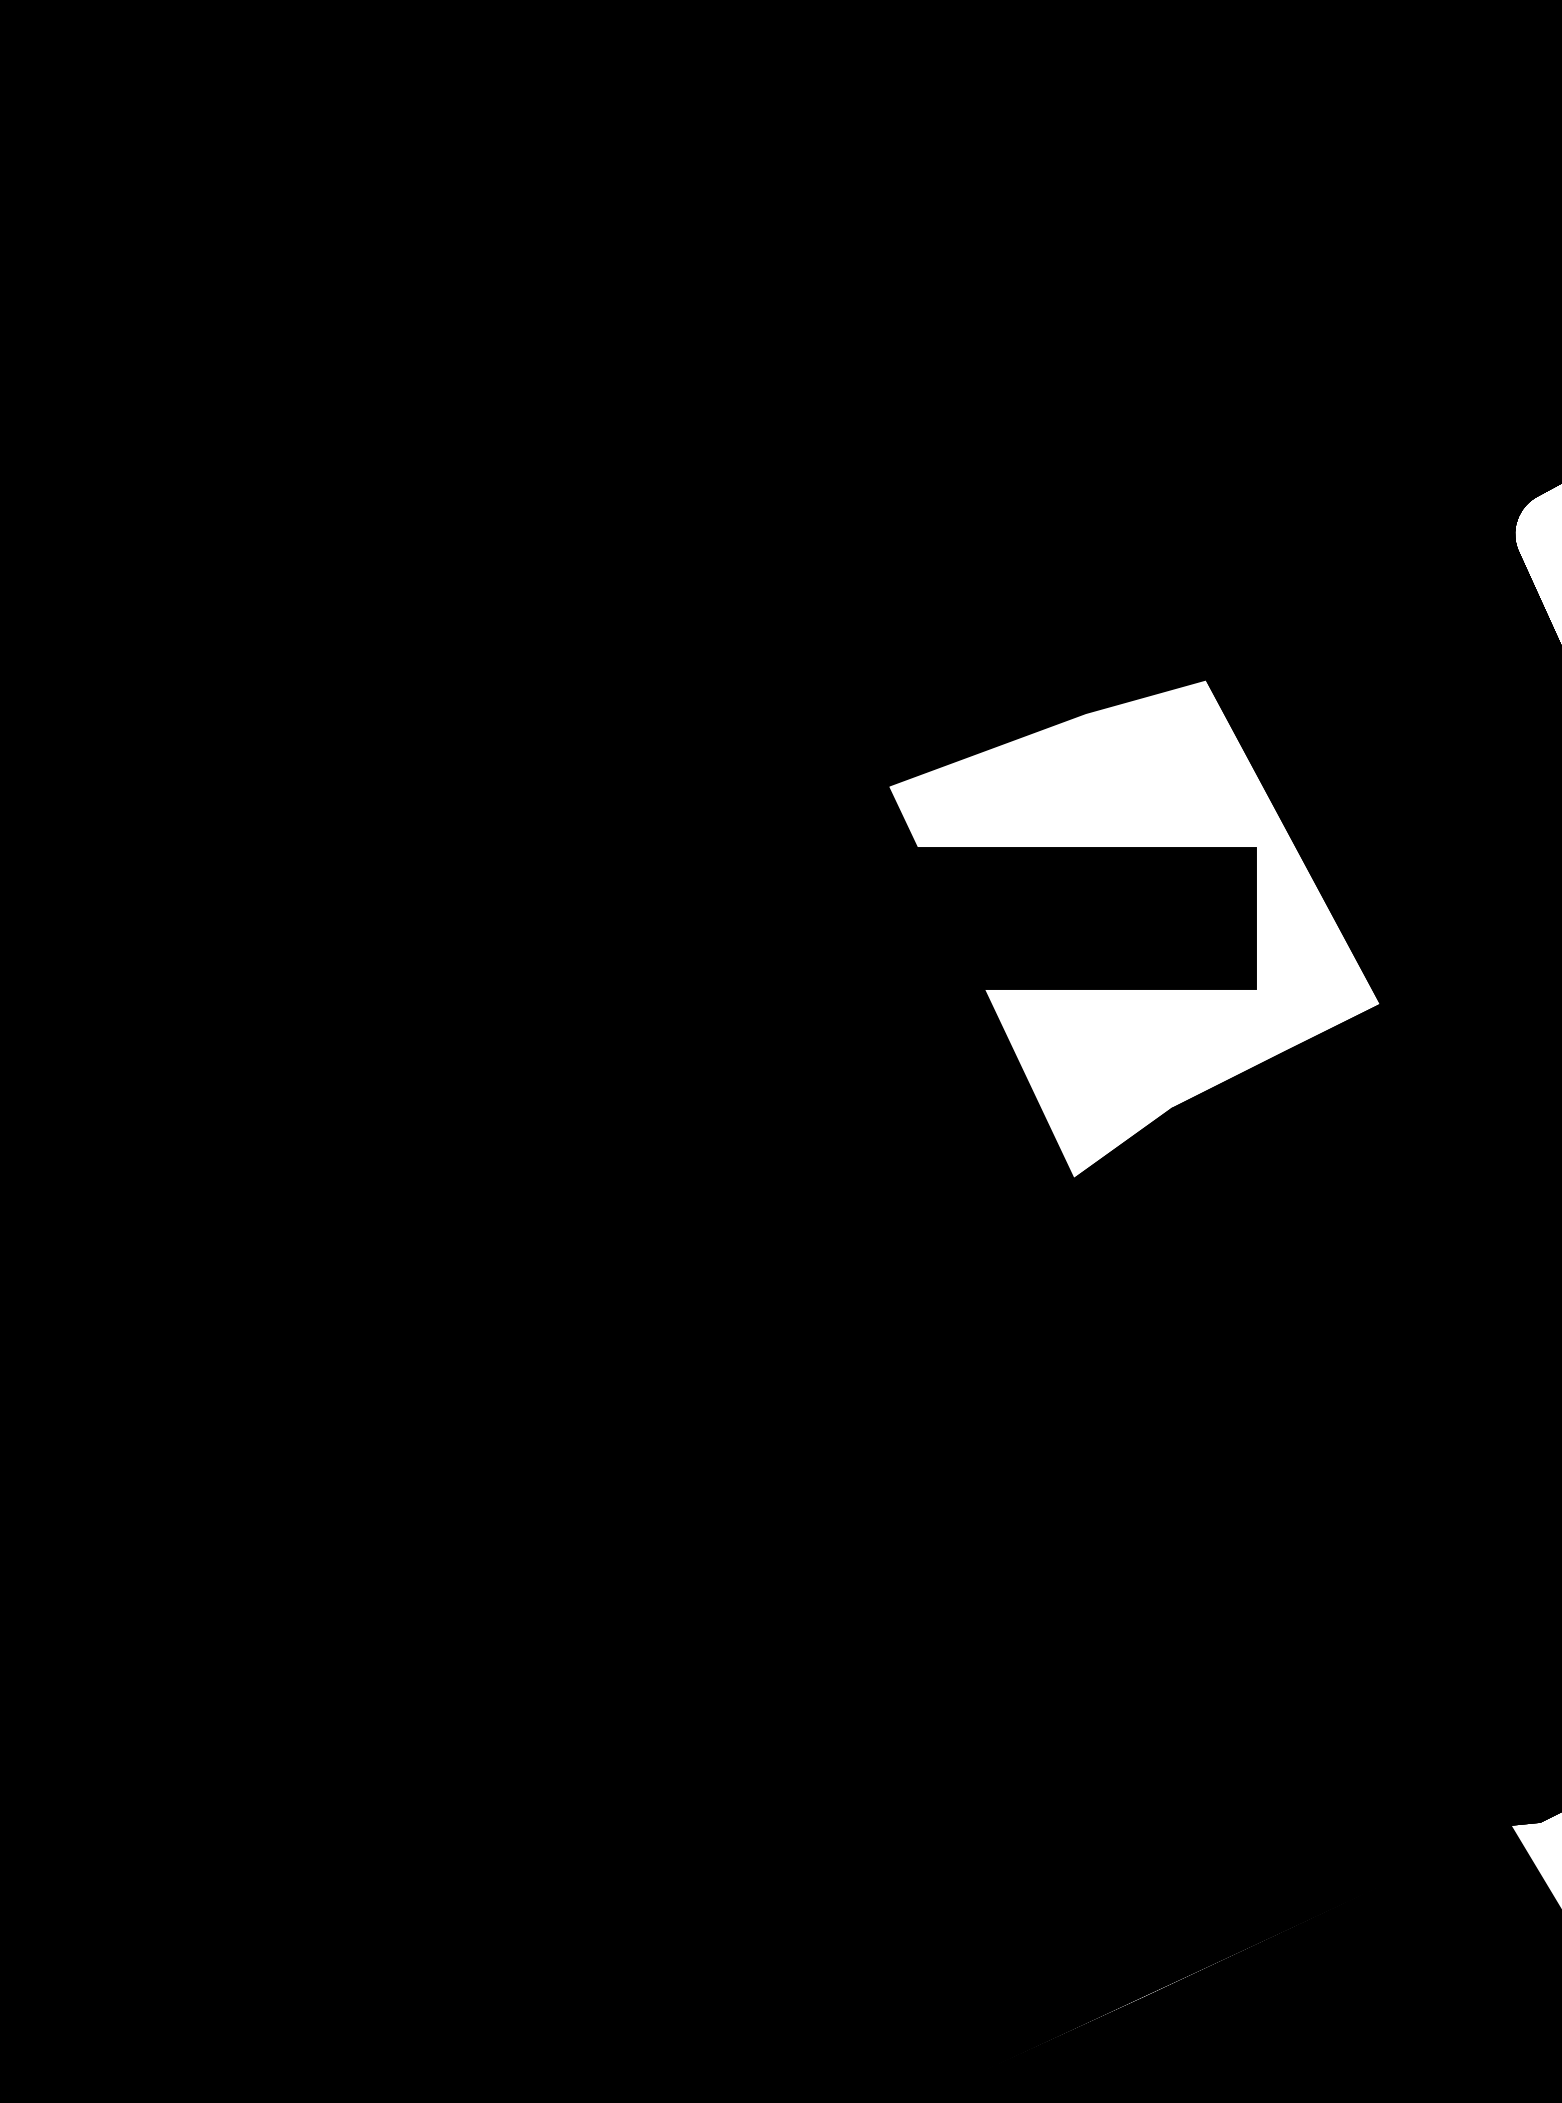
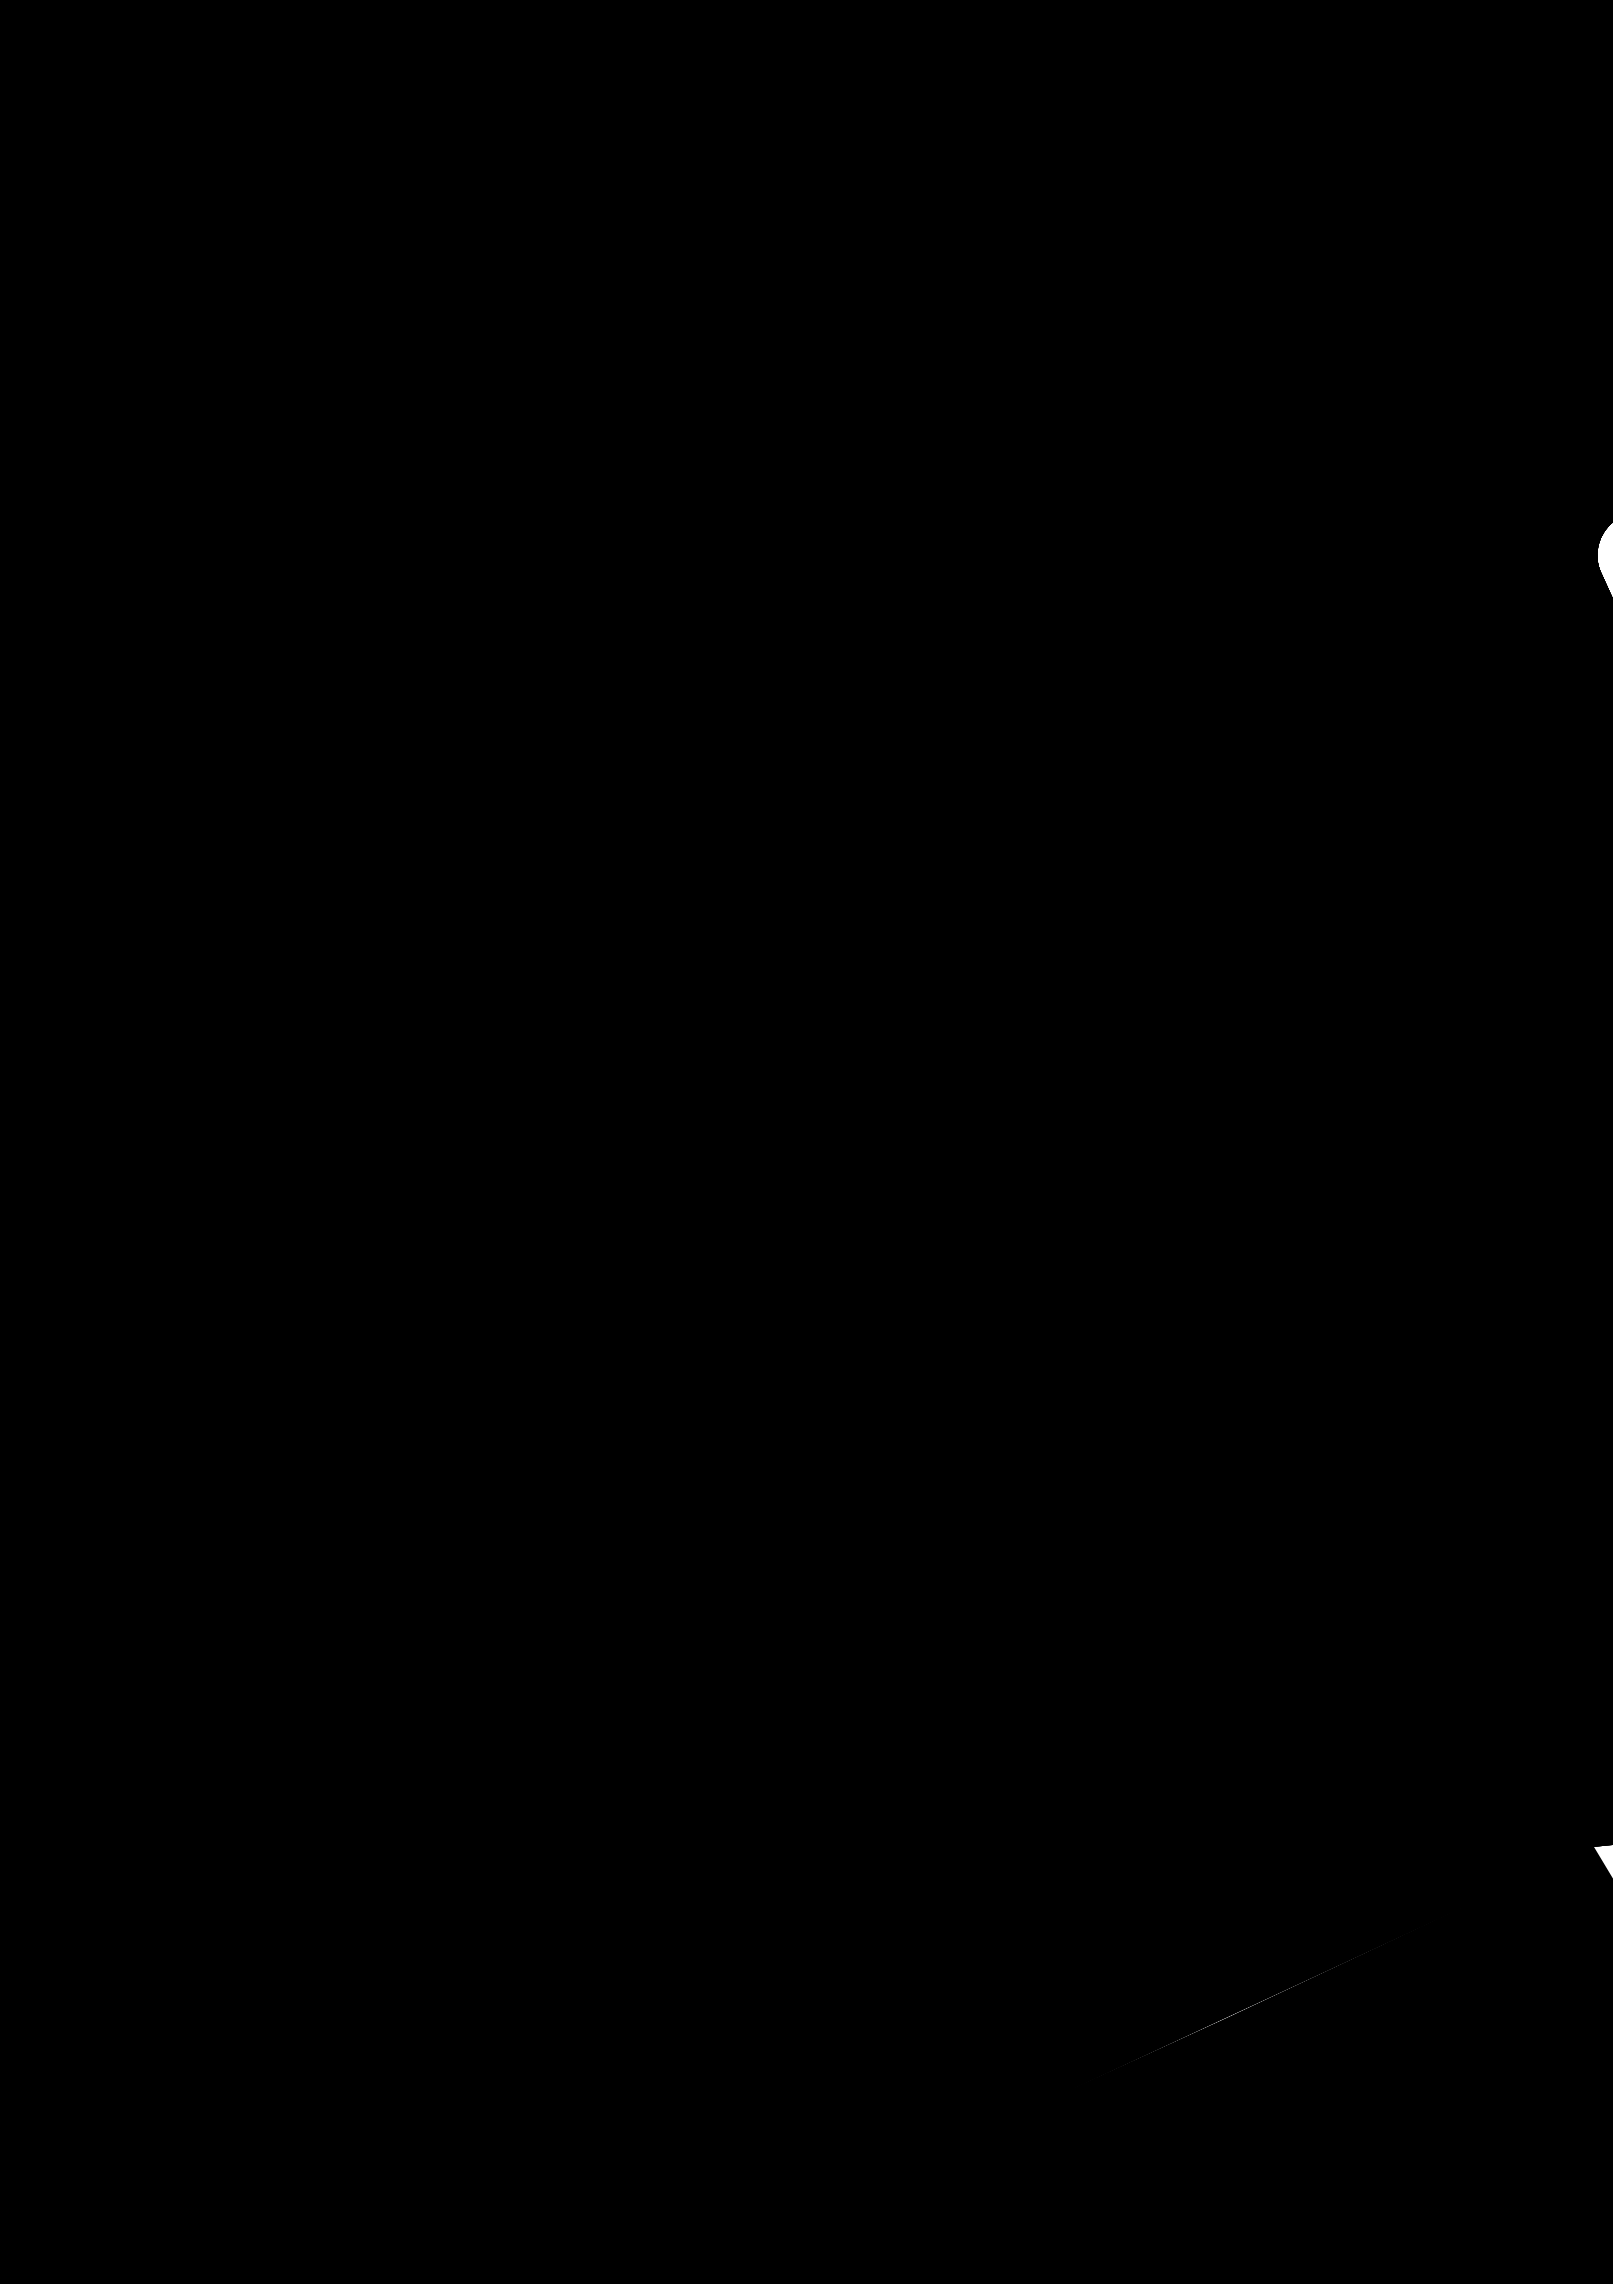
fill: (1134, 929) -> (1216, 950), added

